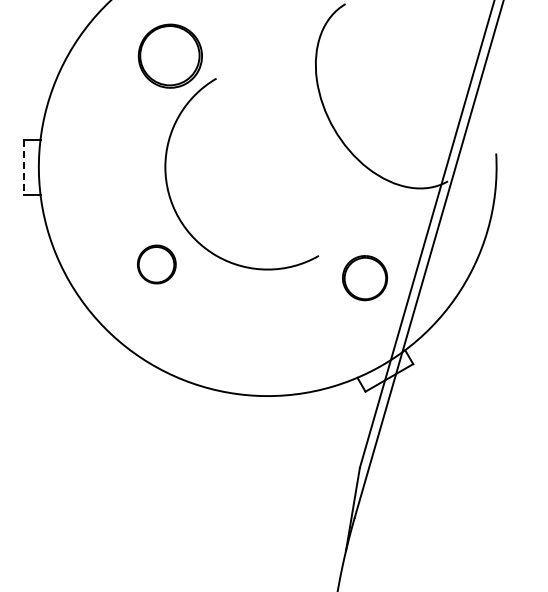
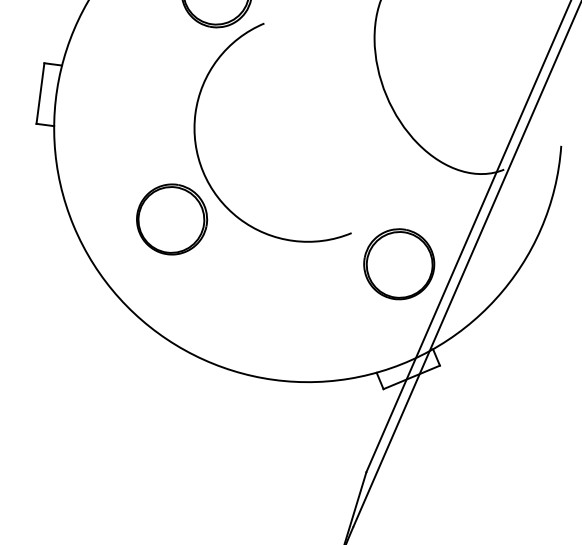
line: (24, 167) -> (40, 93), dashed -> solid
part: (156, 264) -> (171, 219), size x1.67
part: (364, 277) -> (398, 263), size x1.43

